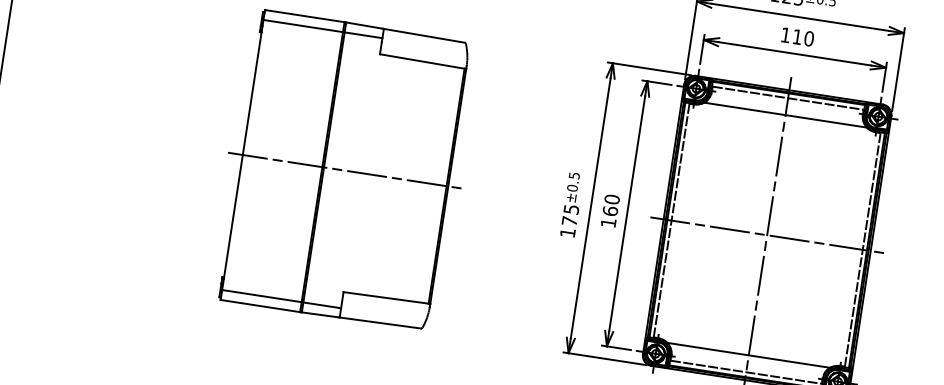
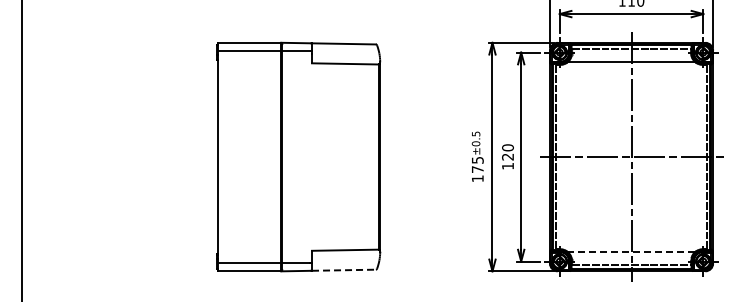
line: (344, 171) -> (298, 157), removed
text: (609, 210) -> (507, 156), 160 -> 120
line: (379, 323) -> (343, 270), solid -> dashed
line: (750, 355) -> (632, 251), solid -> dashed

